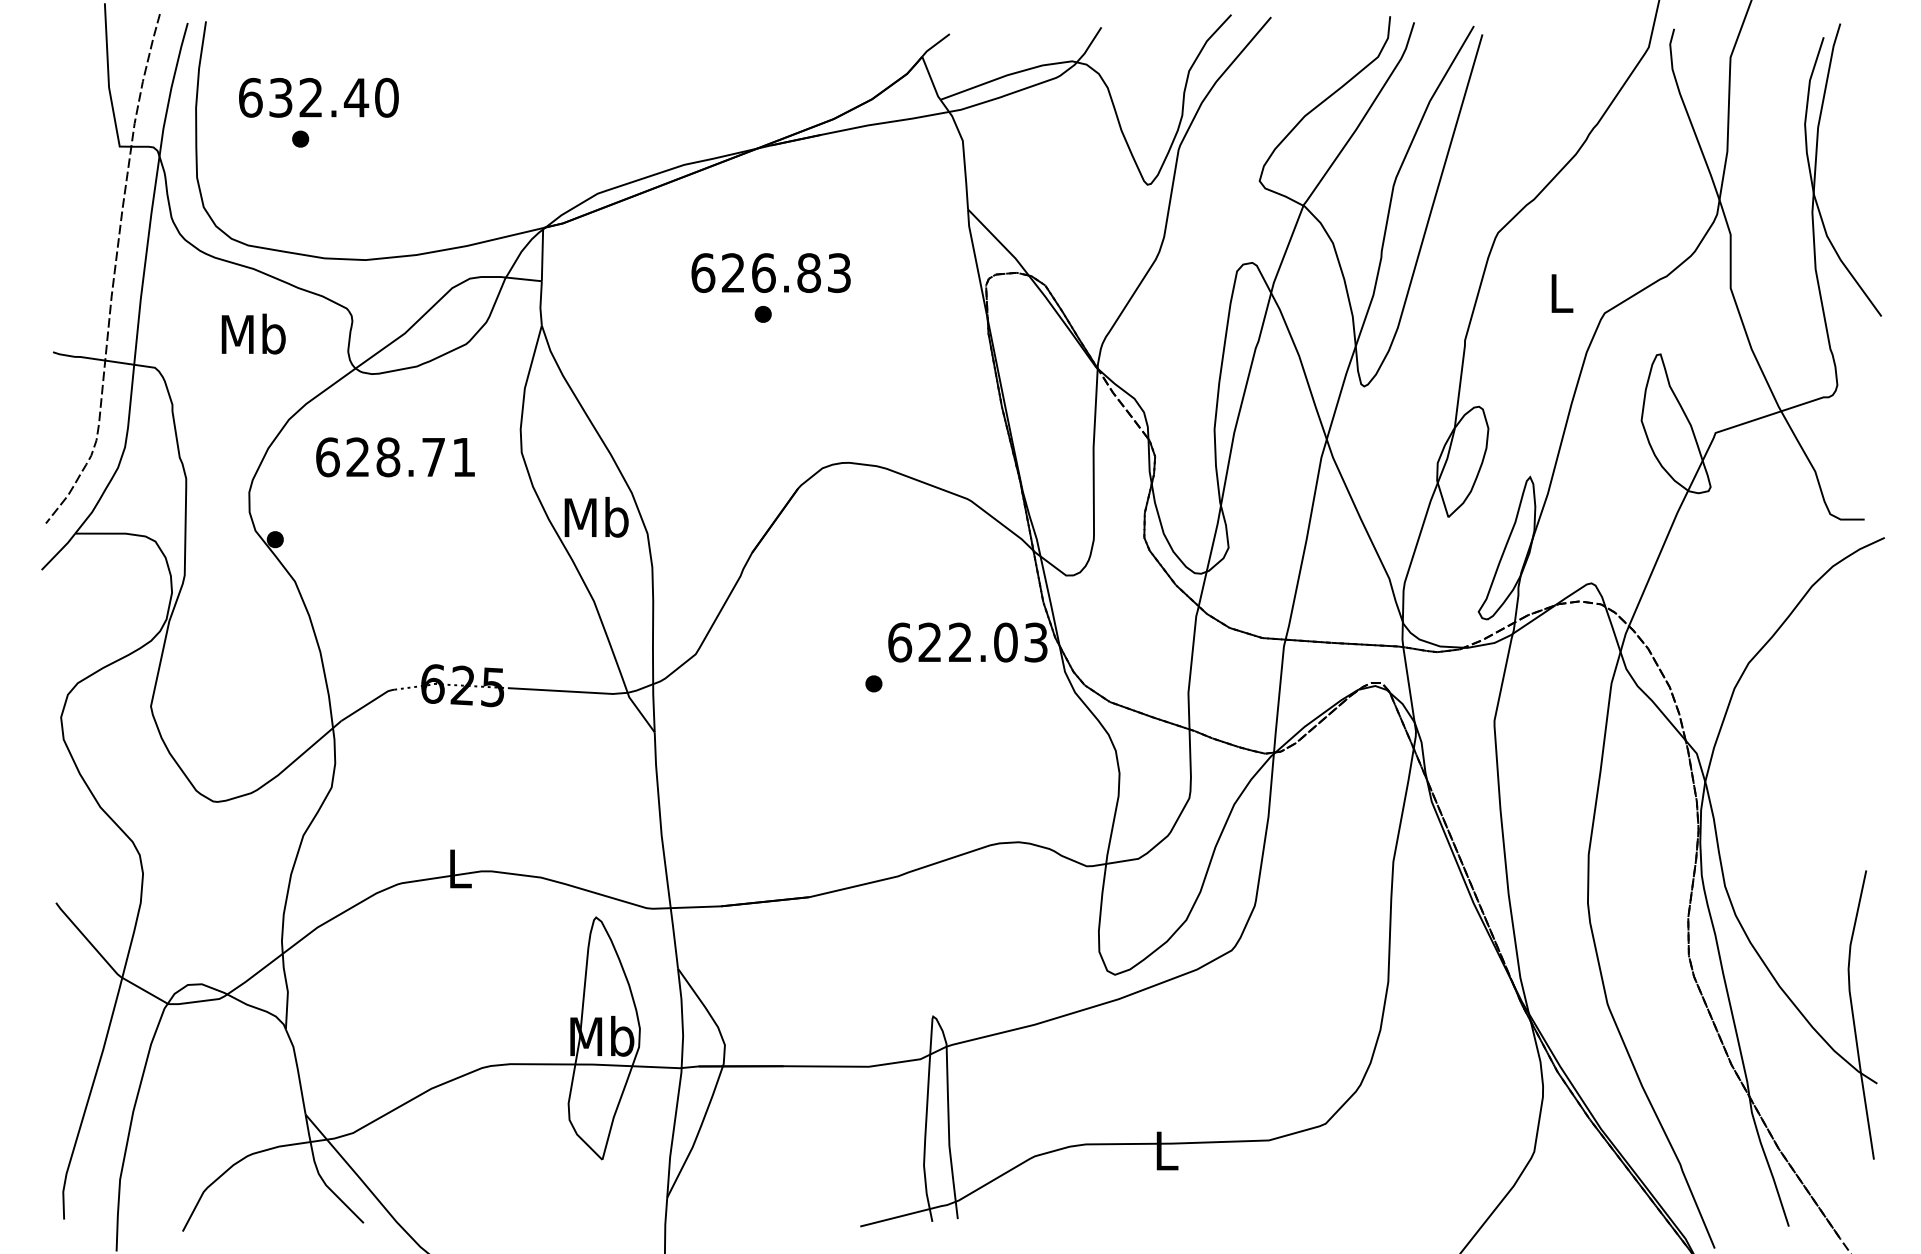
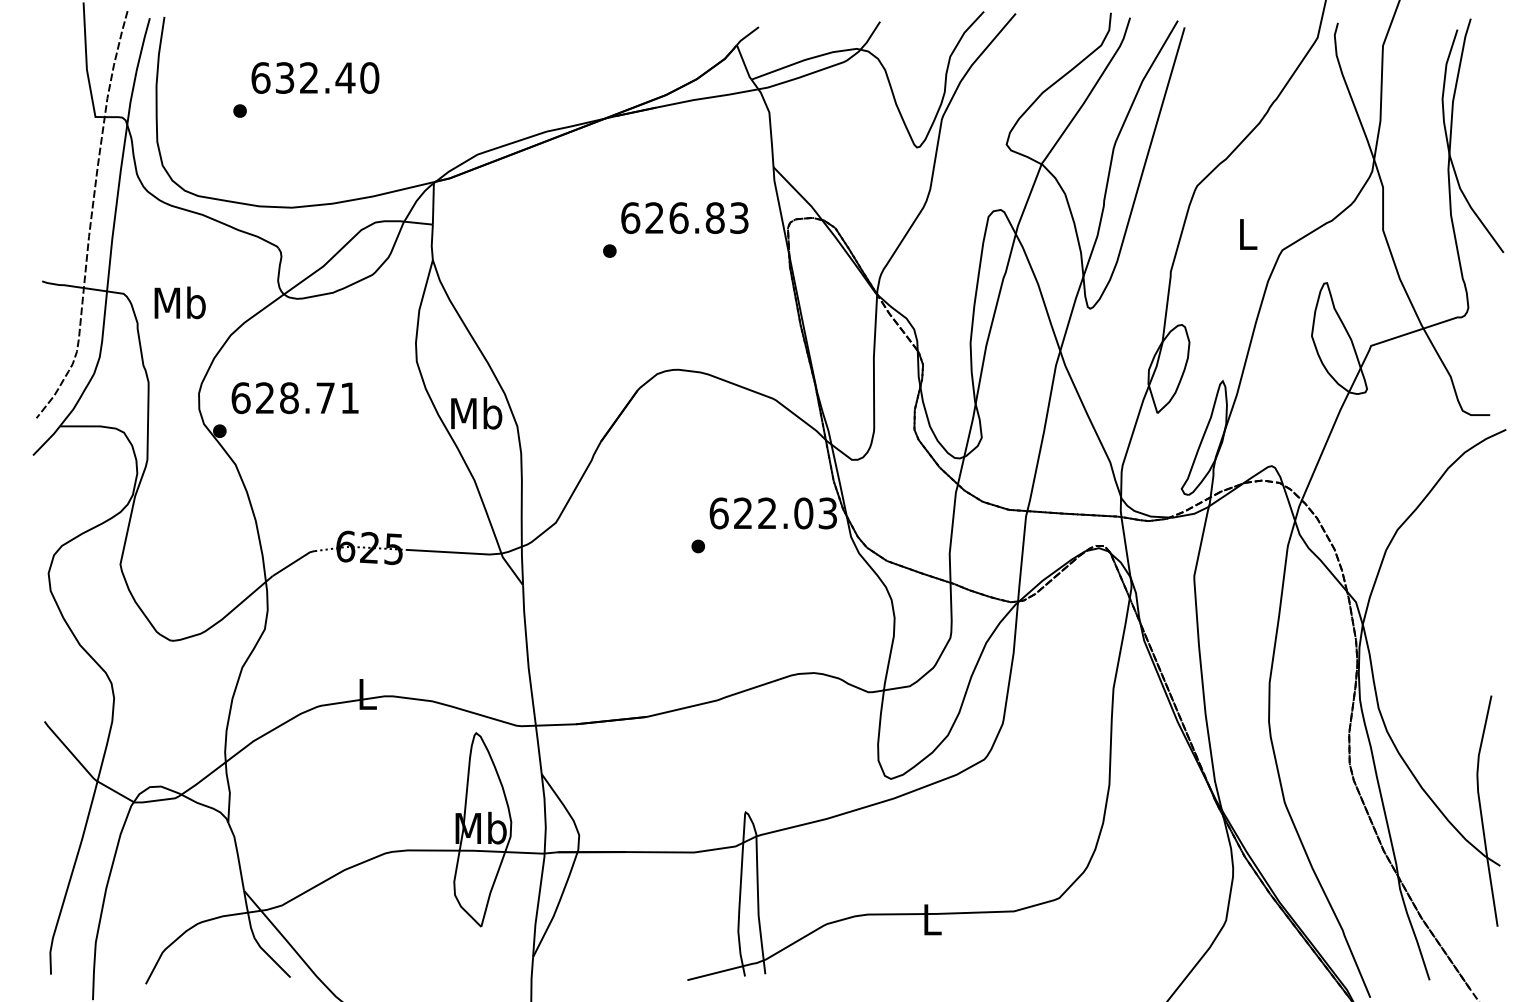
text: (318, 97) -> (315, 77), moved
text: (770, 272) -> (684, 217), moved
text: (253, 333) -> (180, 302), moved
text: (395, 457) -> (295, 398), moved

